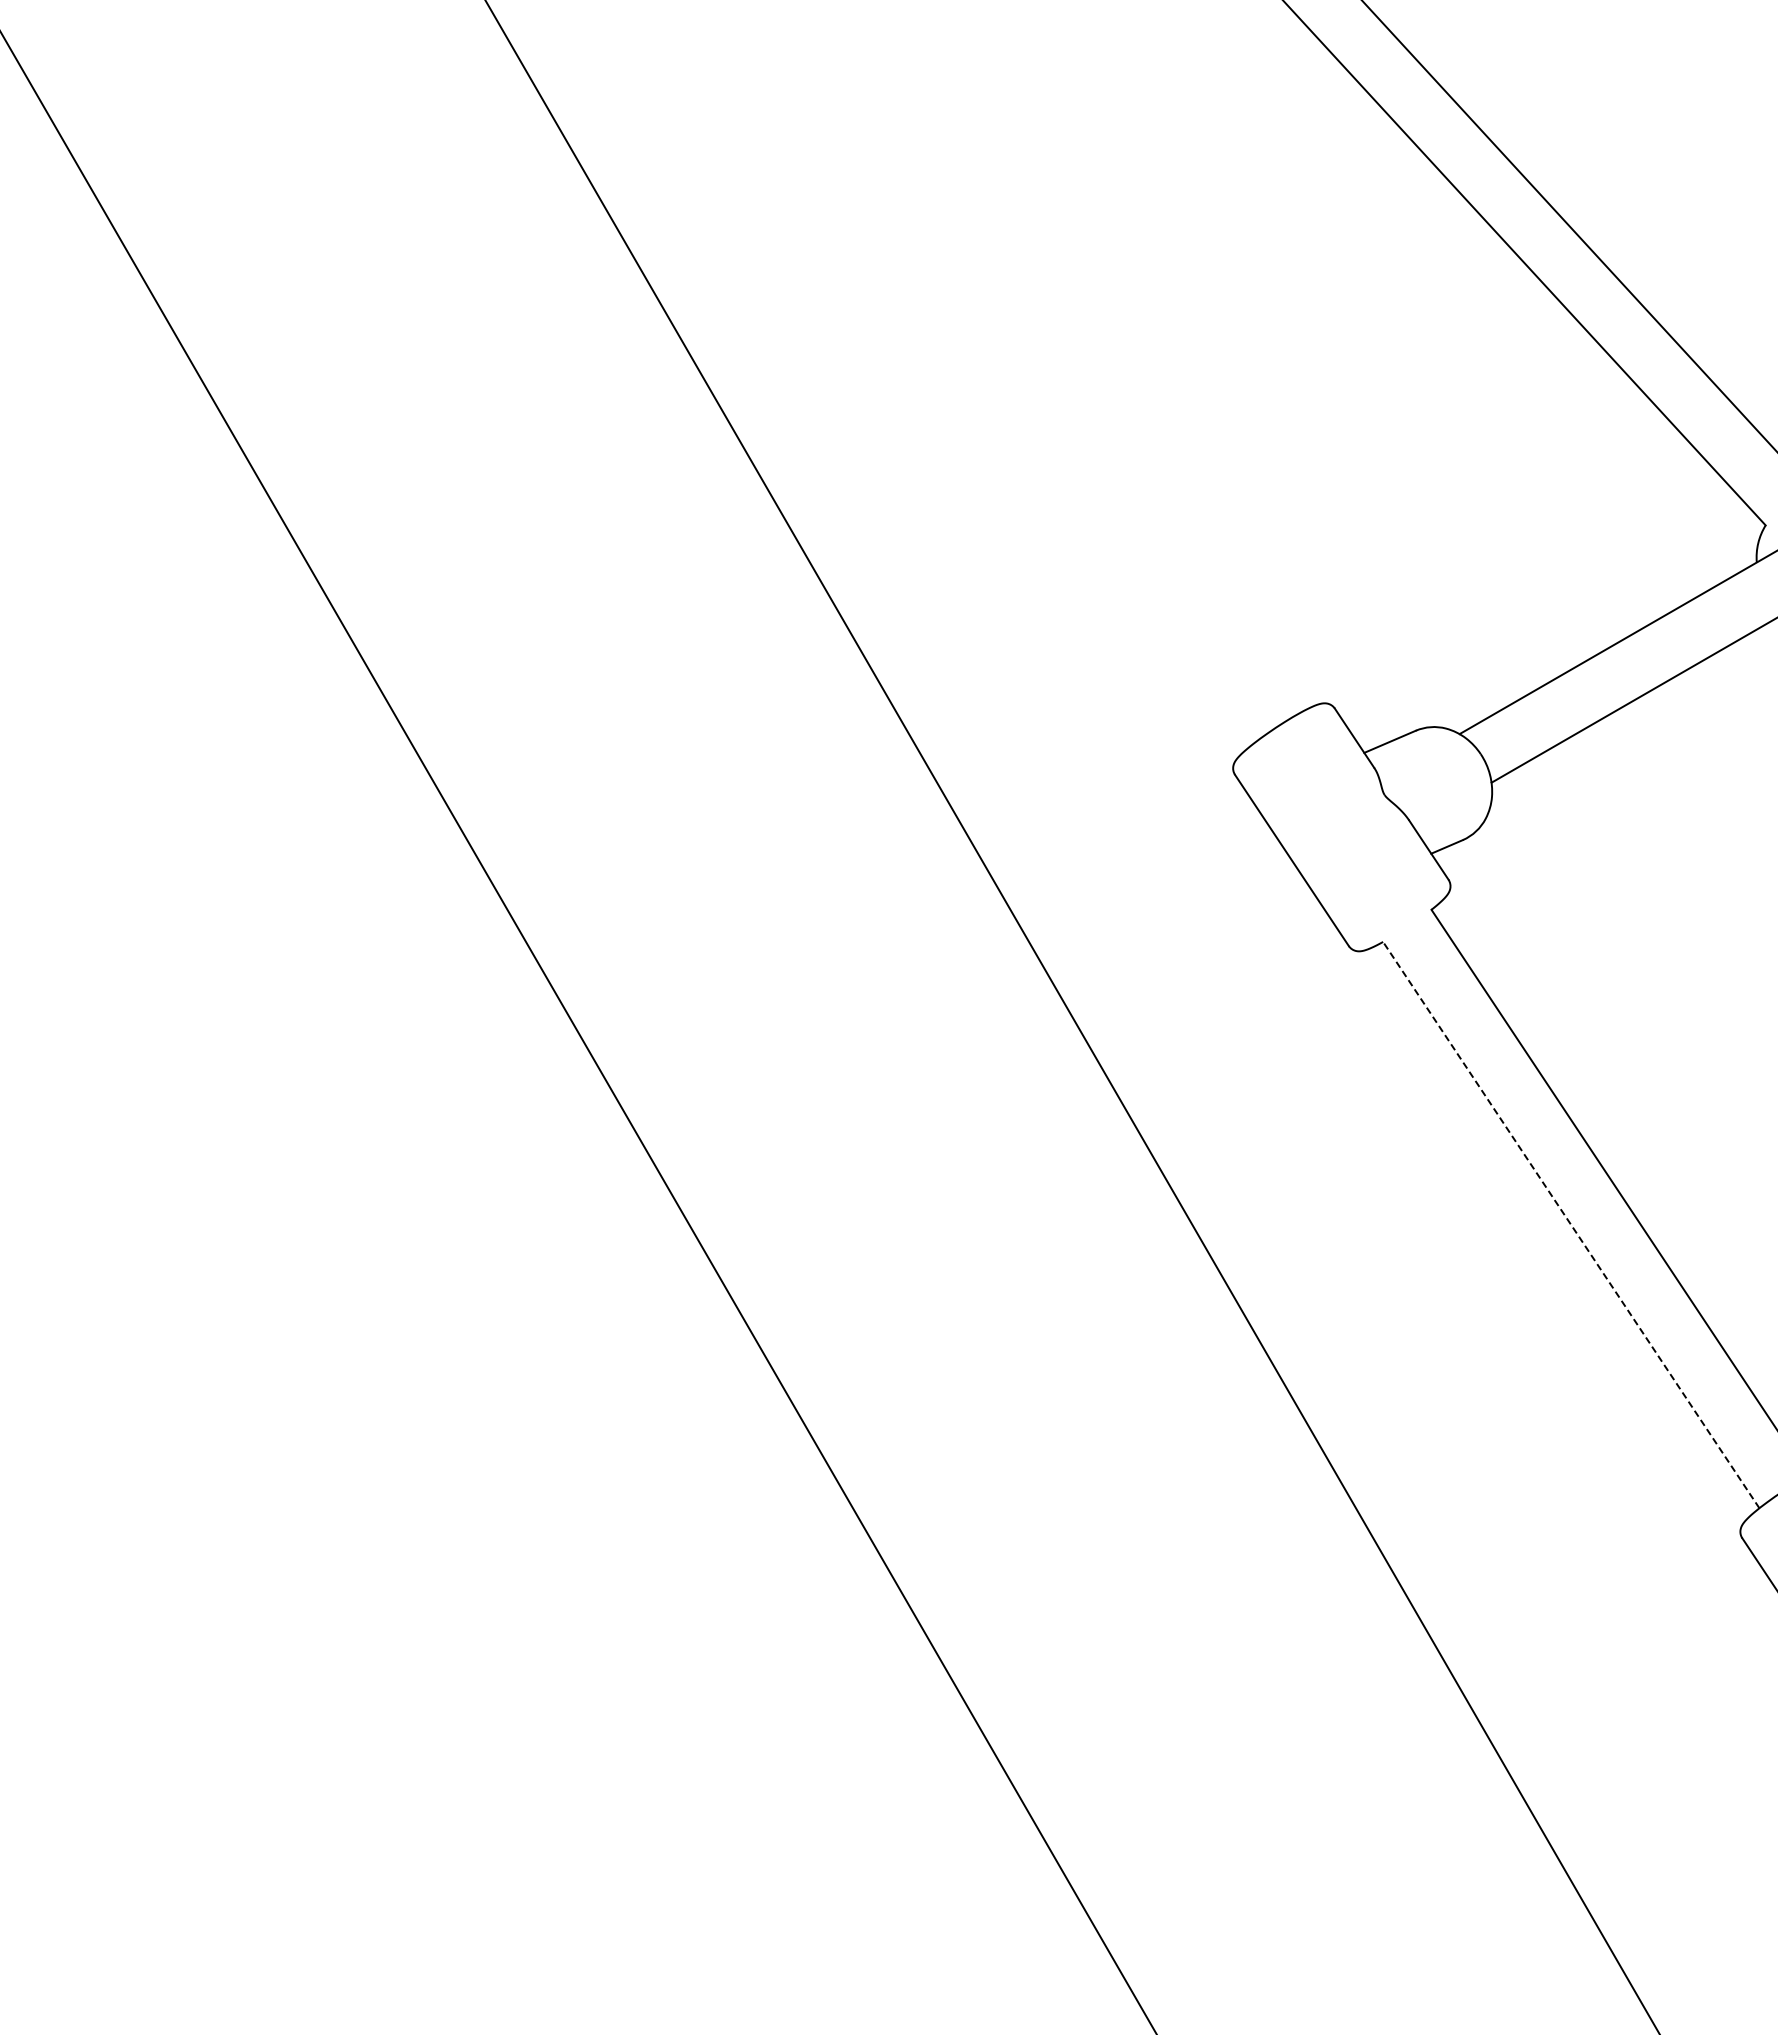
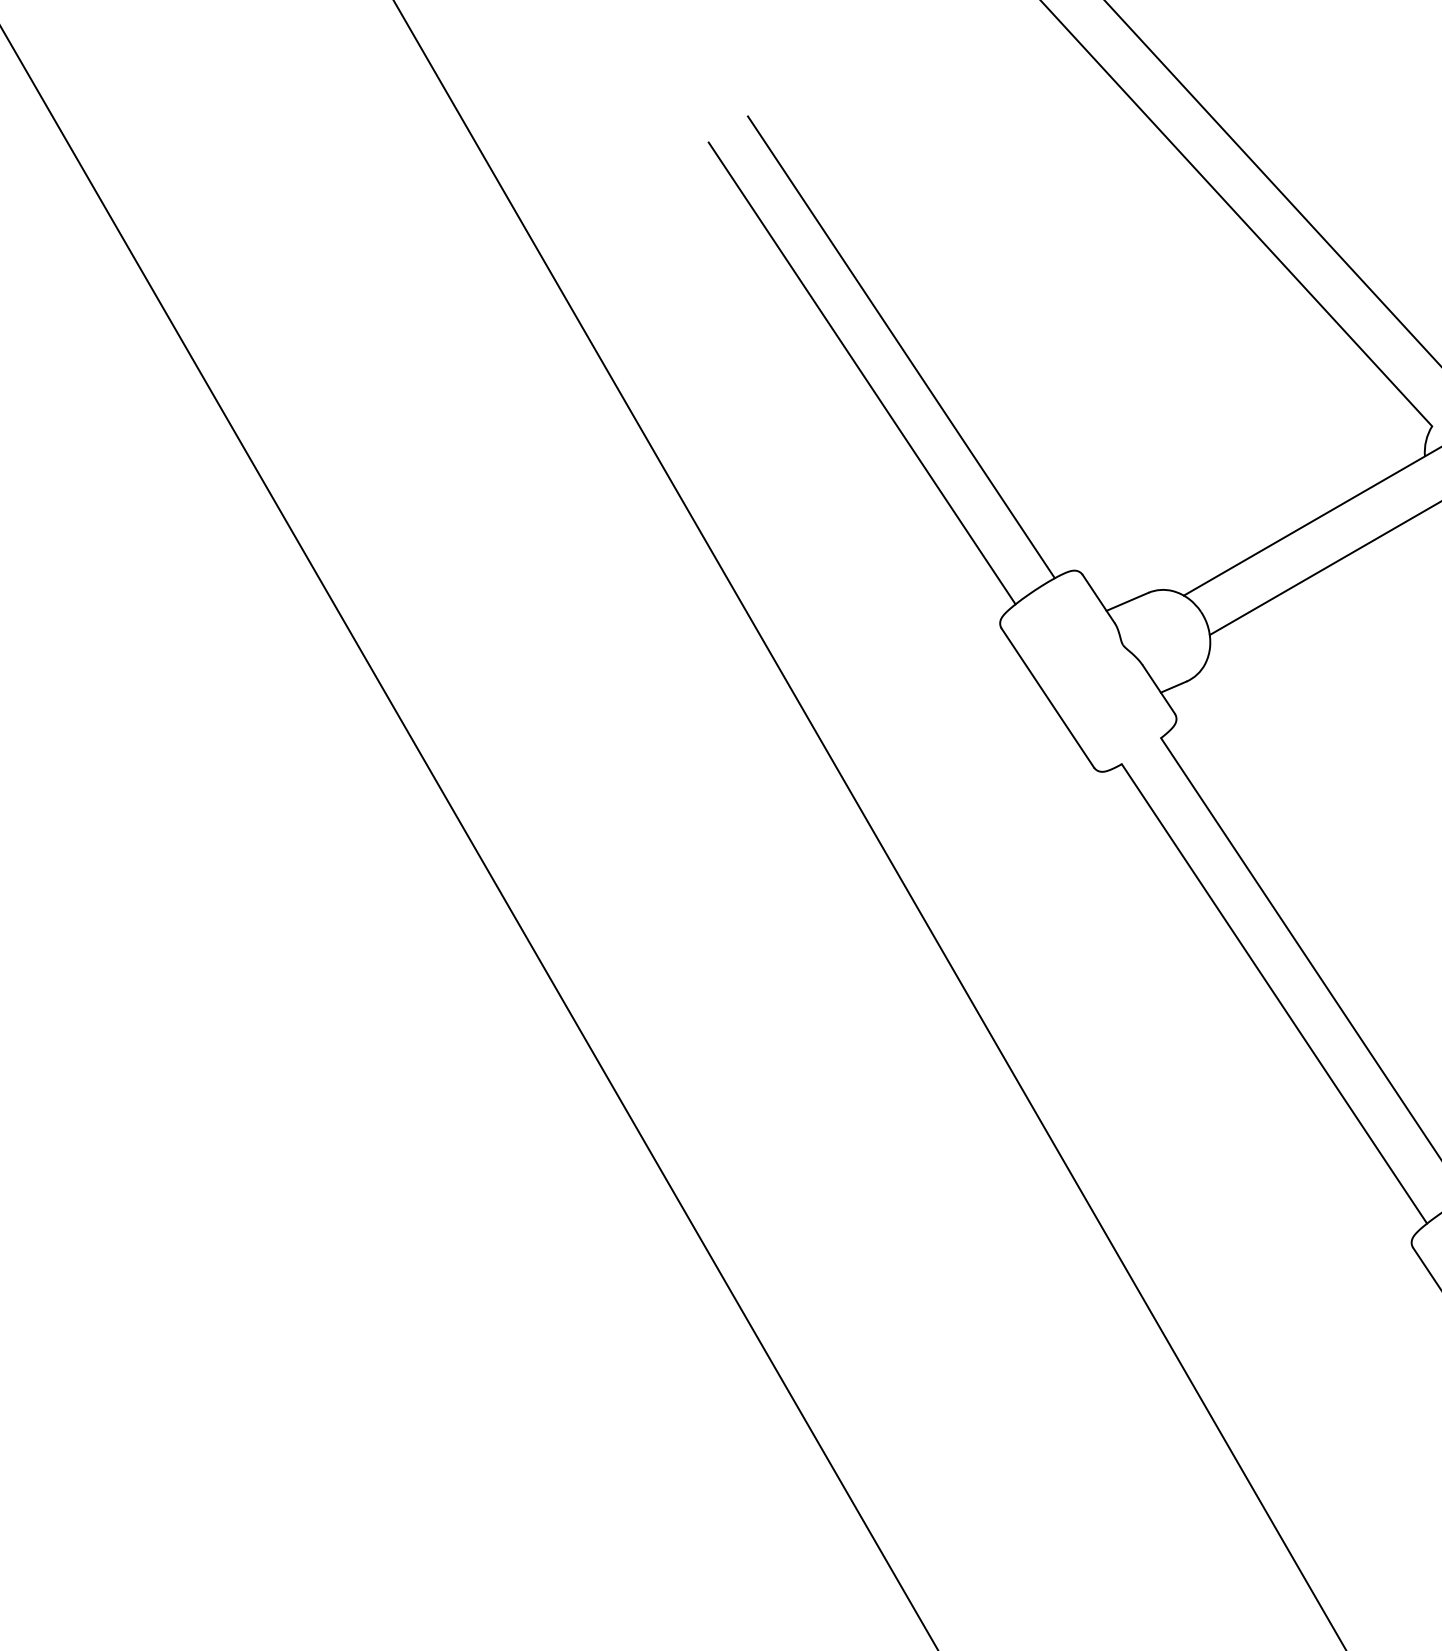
line: (1111, 427) -> (901, 346), added
line: (1062, 459) -> (861, 372), added
line: (1571, 1225) -> (1274, 994), dashed -> solid

